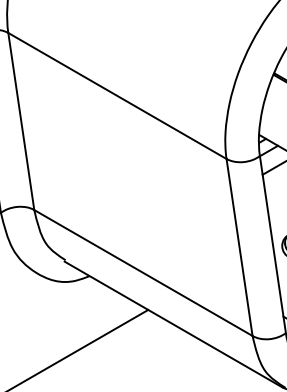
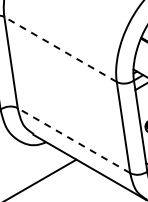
line: (117, 95) -> (60, 49), solid -> dashed
line: (142, 272) -> (73, 140), solid -> dashed

